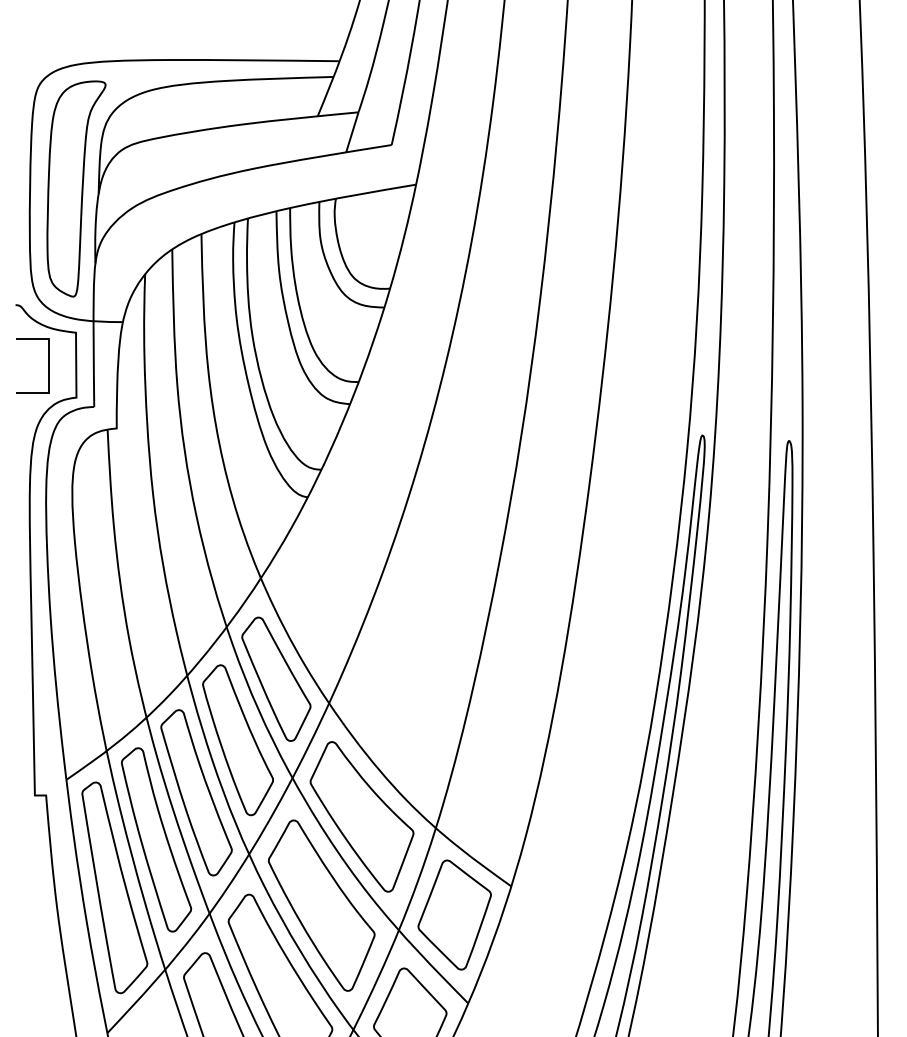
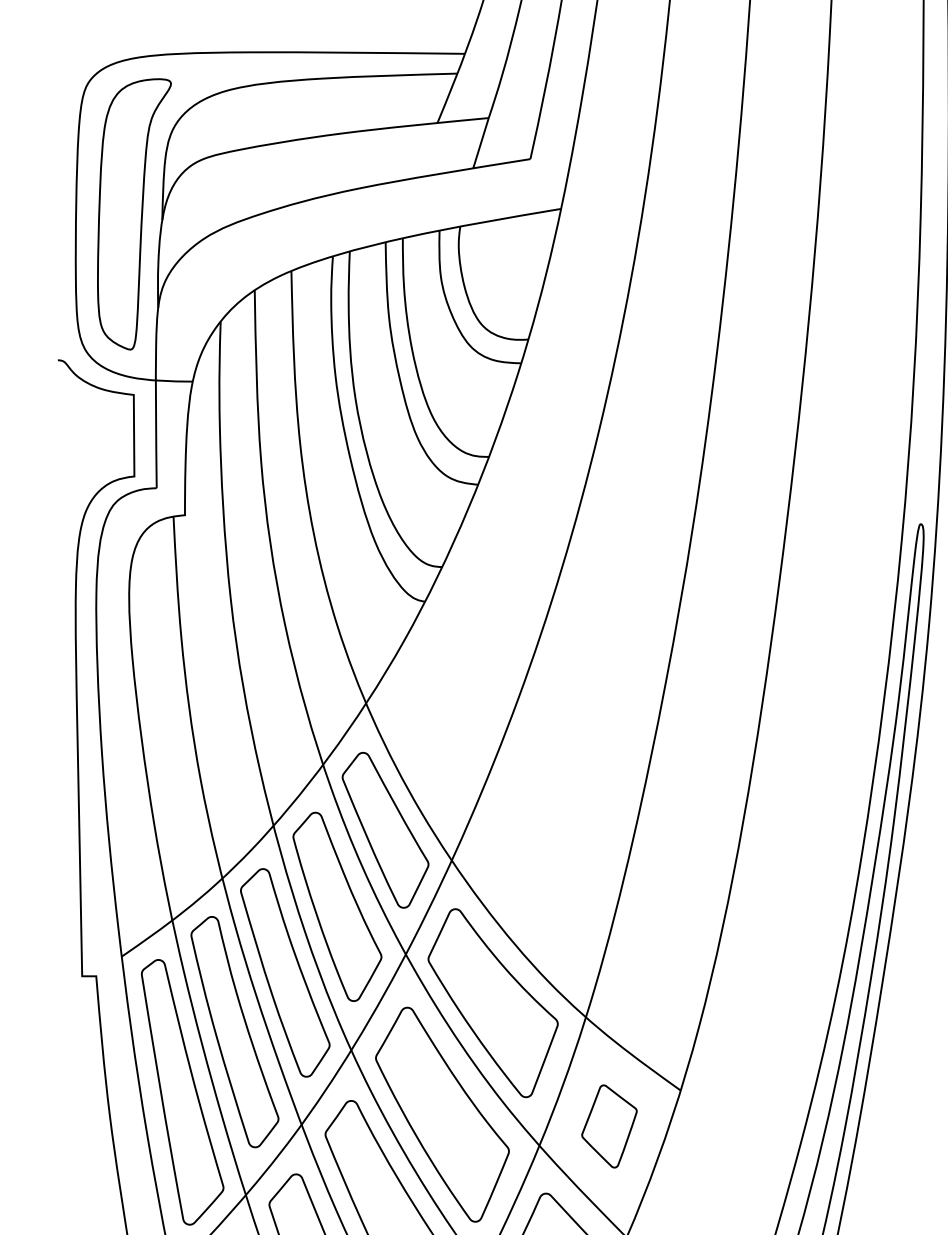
curve: (48, 365) -> (99, 436), removed
part: (454, 914) -> (609, 1125), size x0.6

